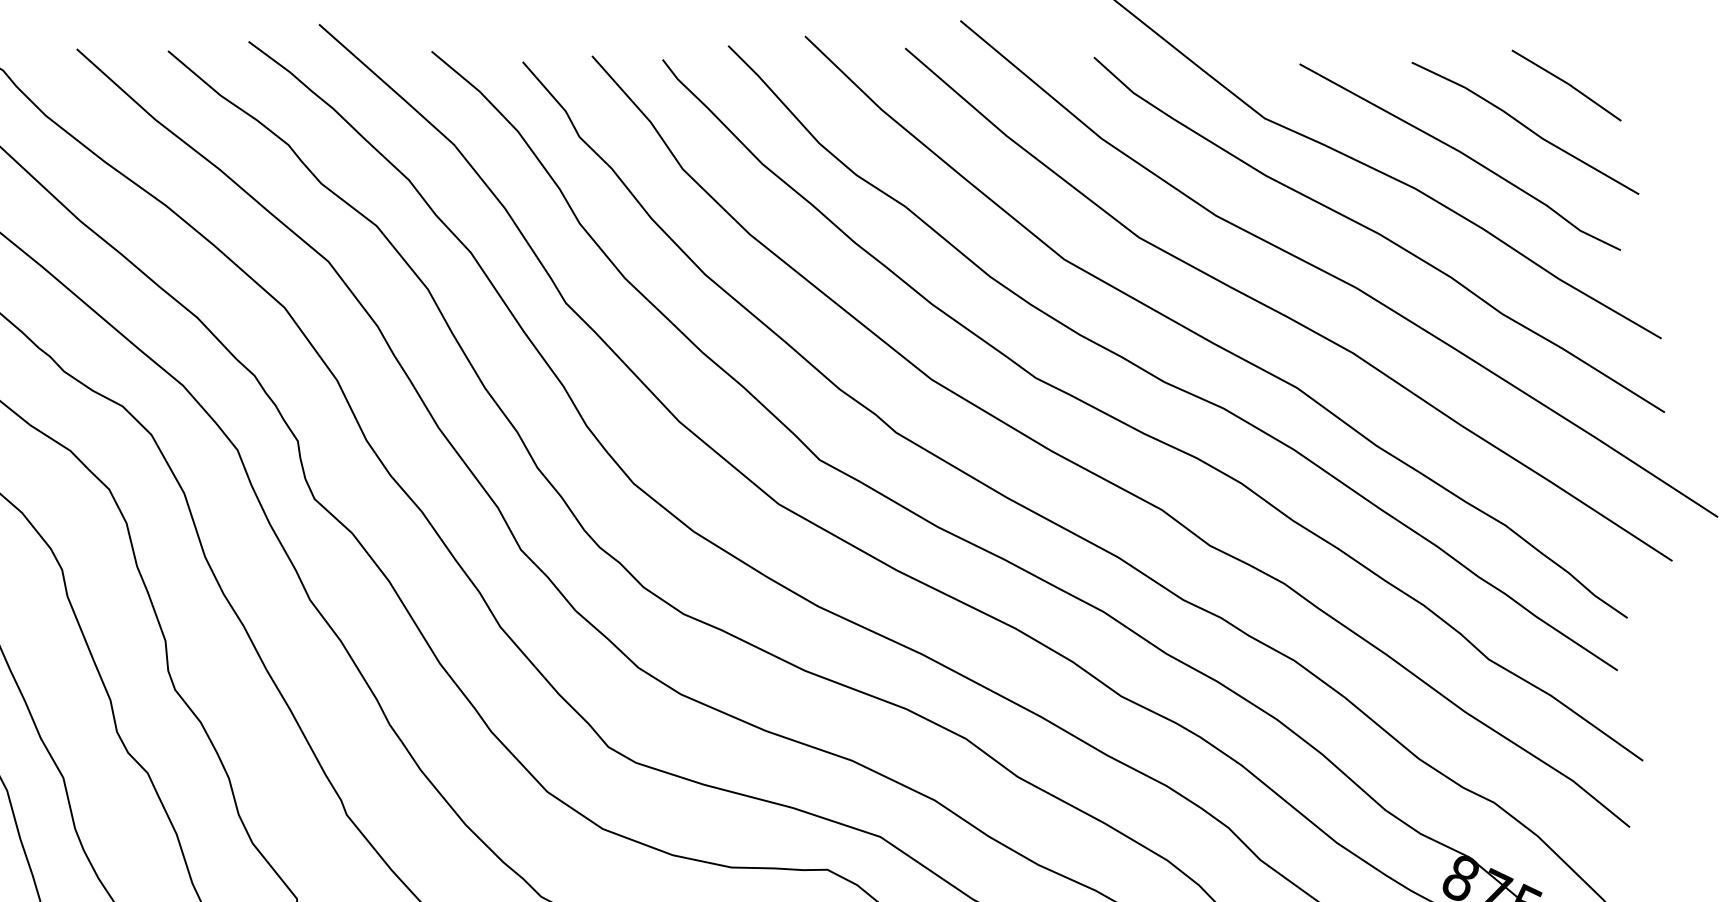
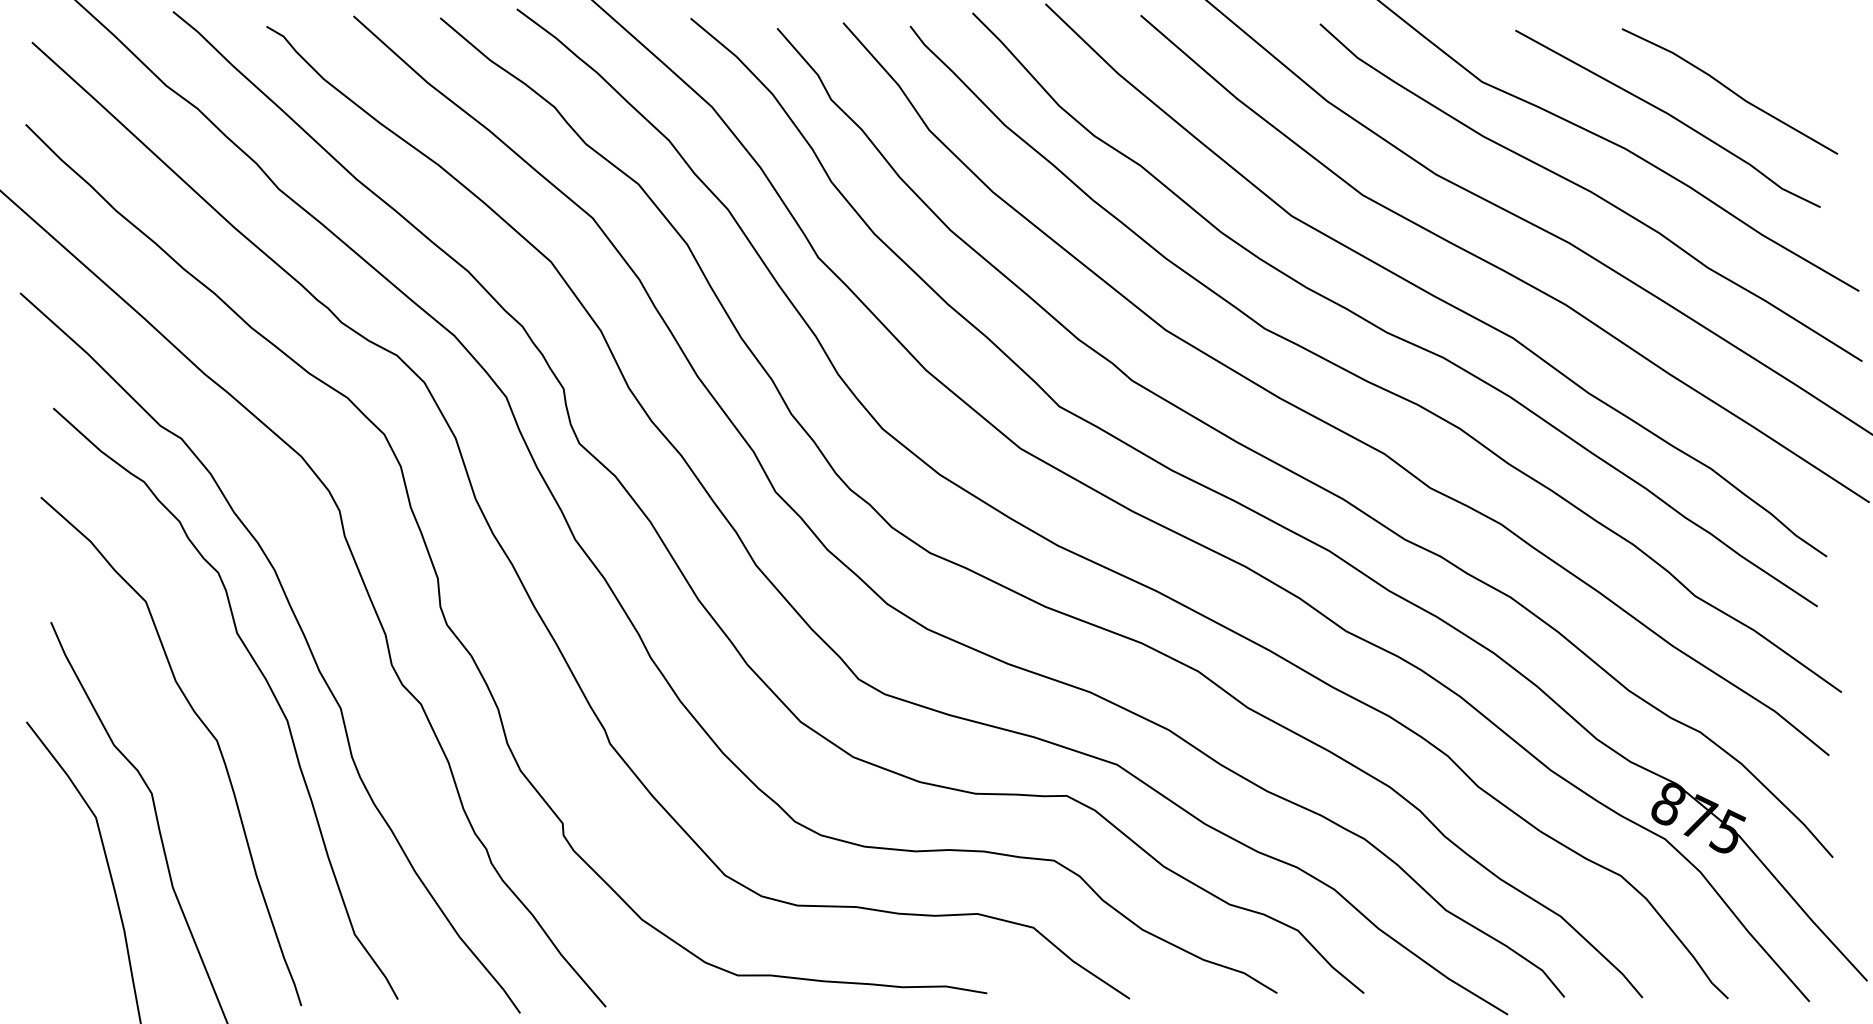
line: (1567, 84) -> (1769, 49), removed

